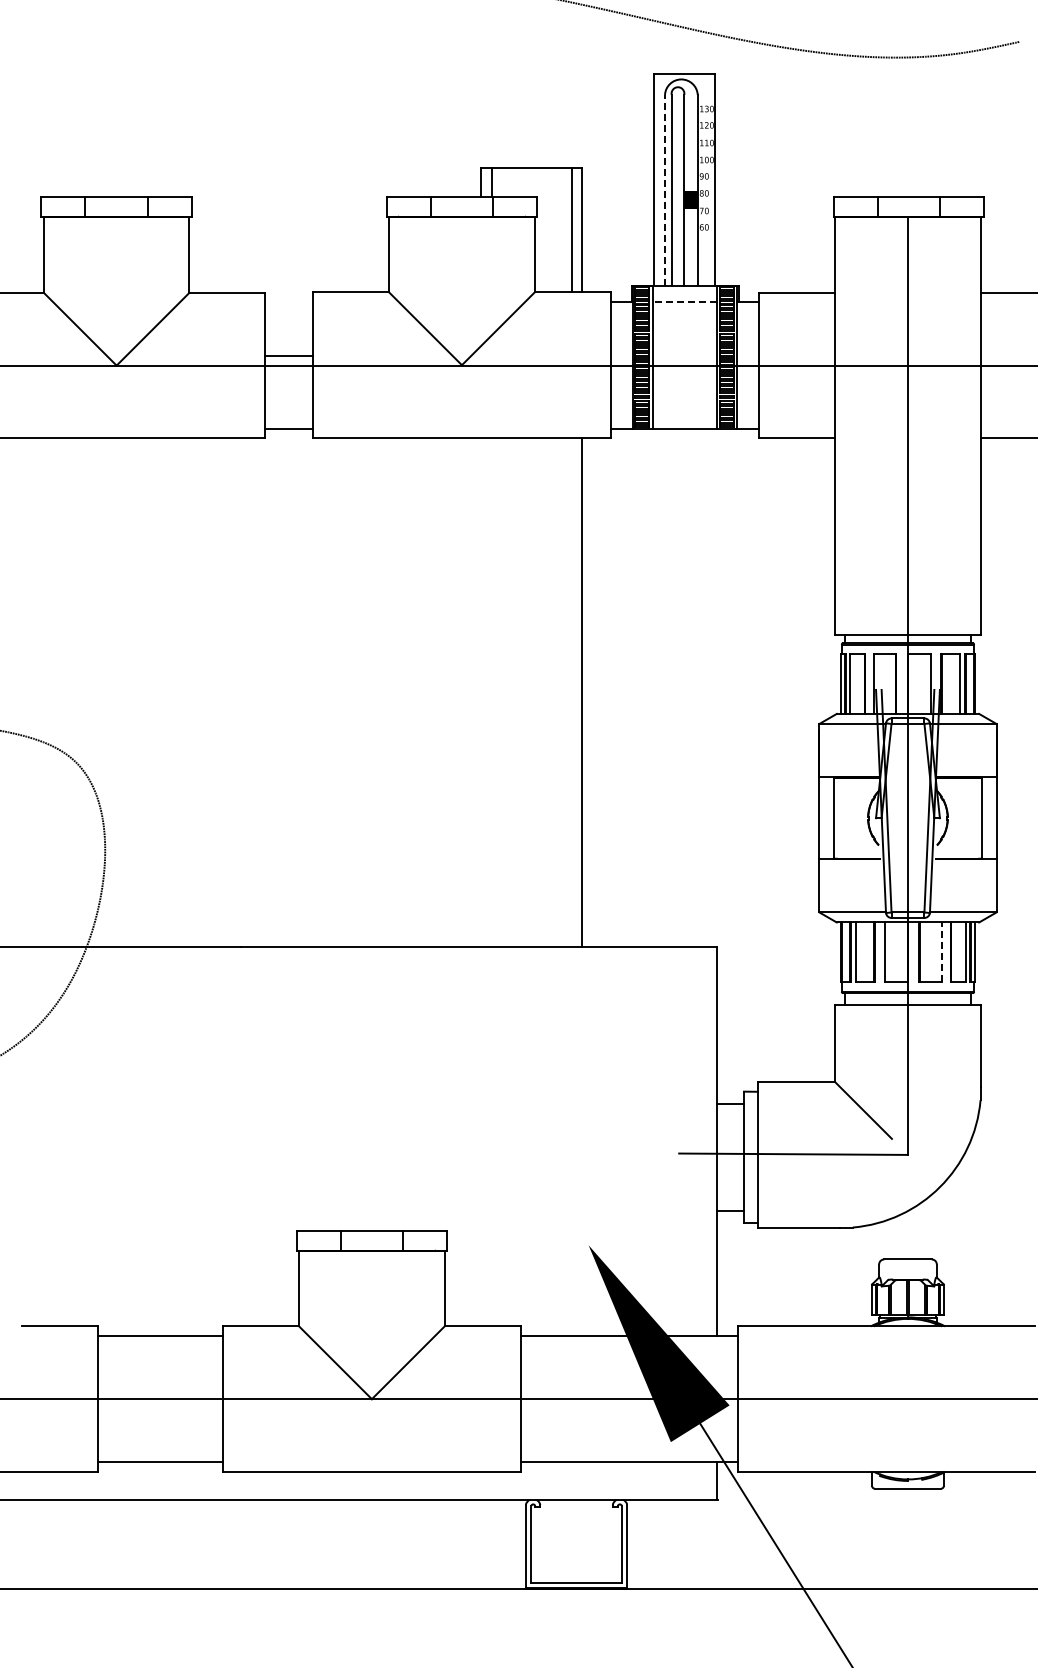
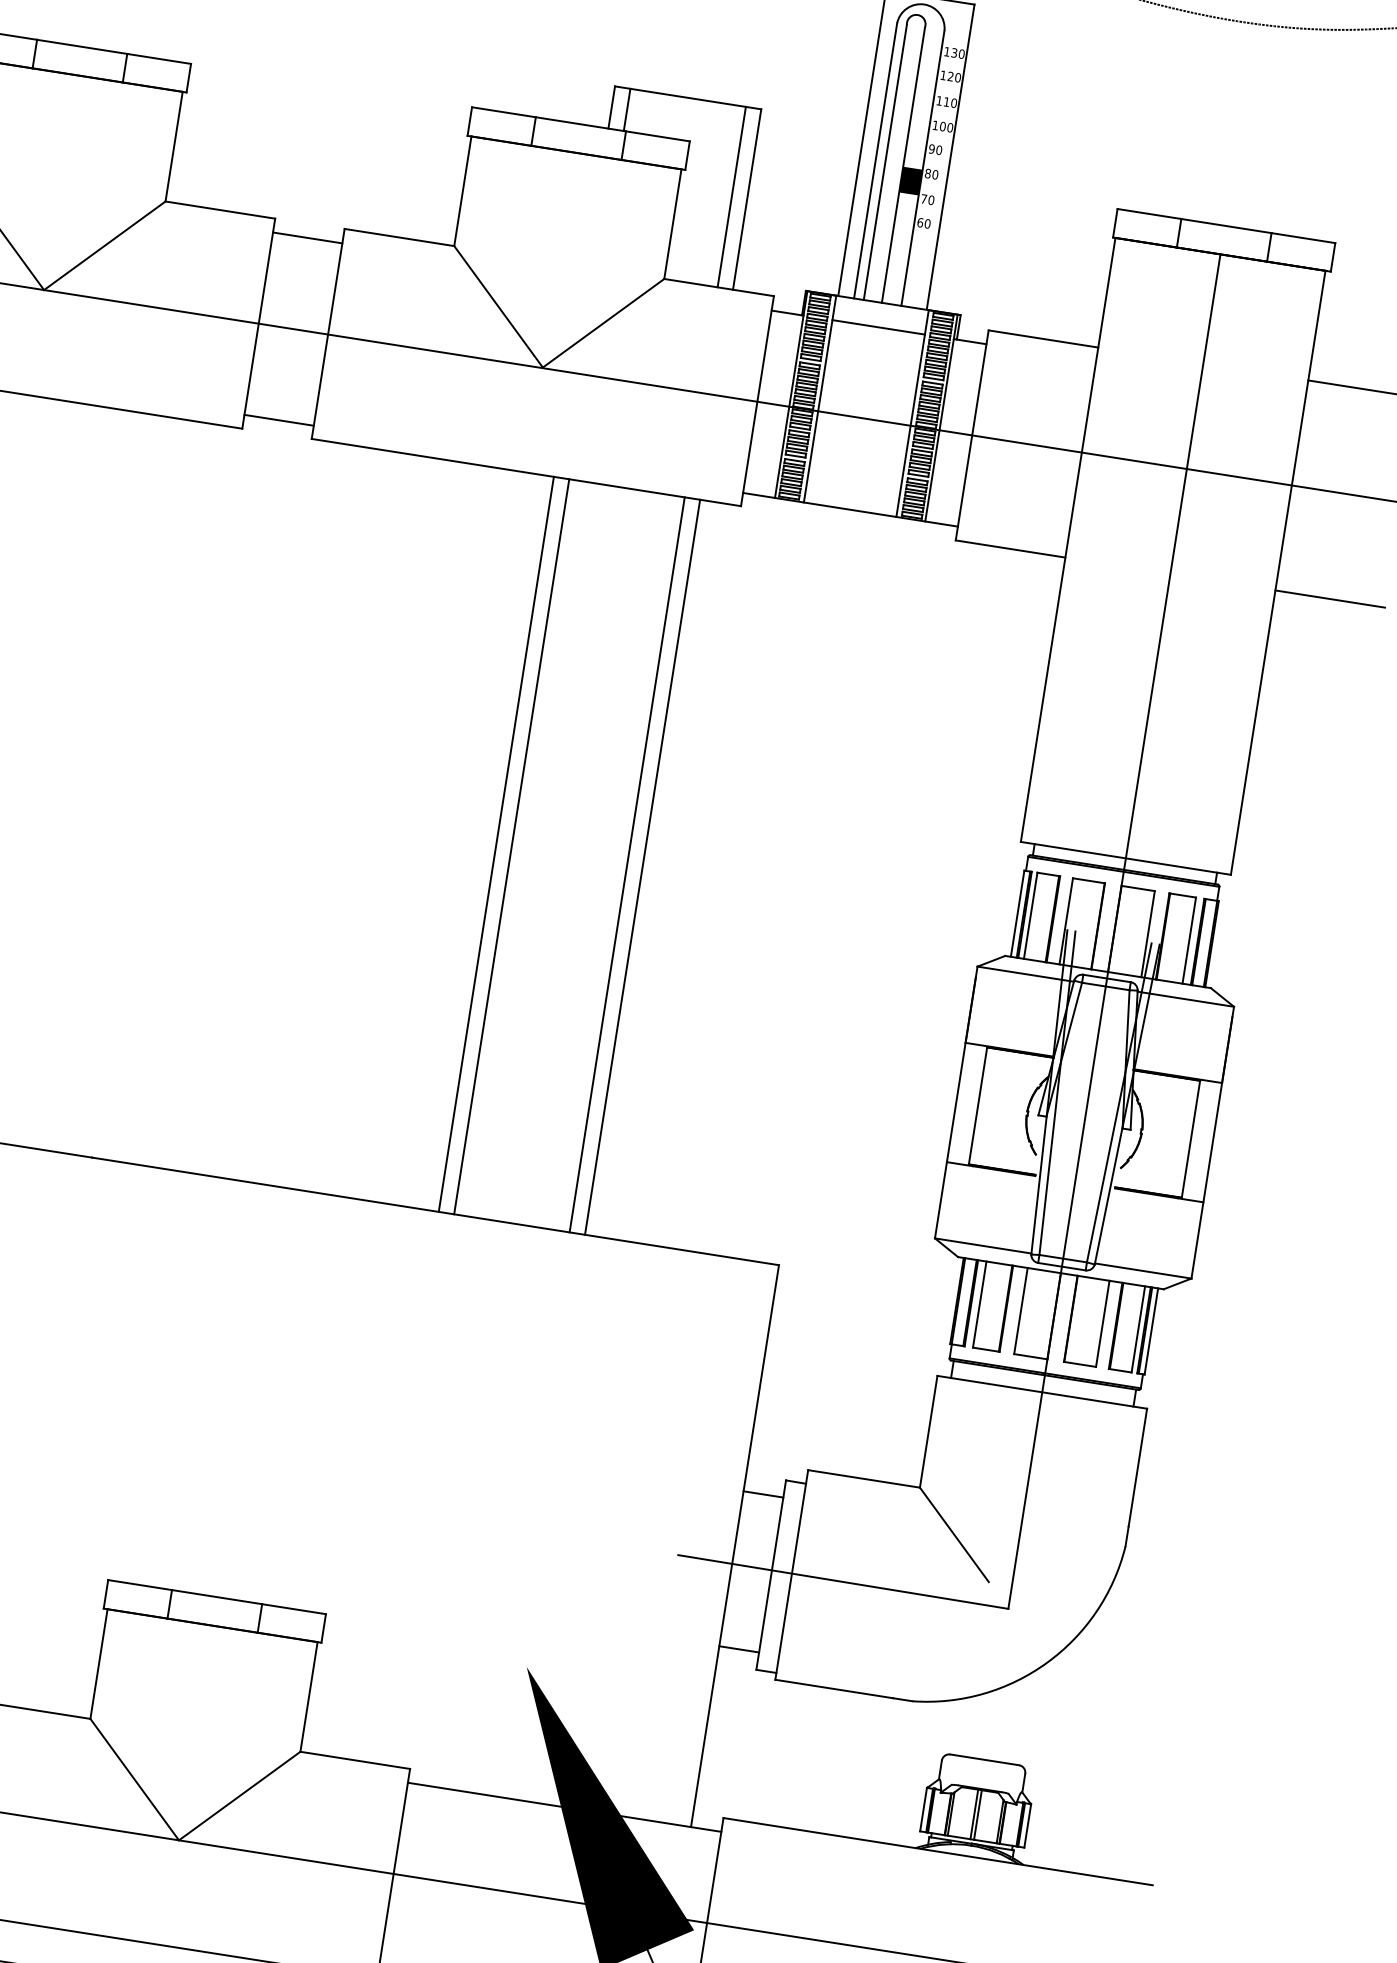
line: (665, 189) -> (876, 159), dashed -> solid
line: (684, 302) -> (878, 327), dashed -> solid
line: (289, 356) -> (307, 238), moved
line: (480, 691) -> (495, 842), added
line: (491, 691) -> (511, 845), added
line: (571, 691) -> (627, 863), added
line: (941, 952) -> (1102, 1324), dashed -> solid

